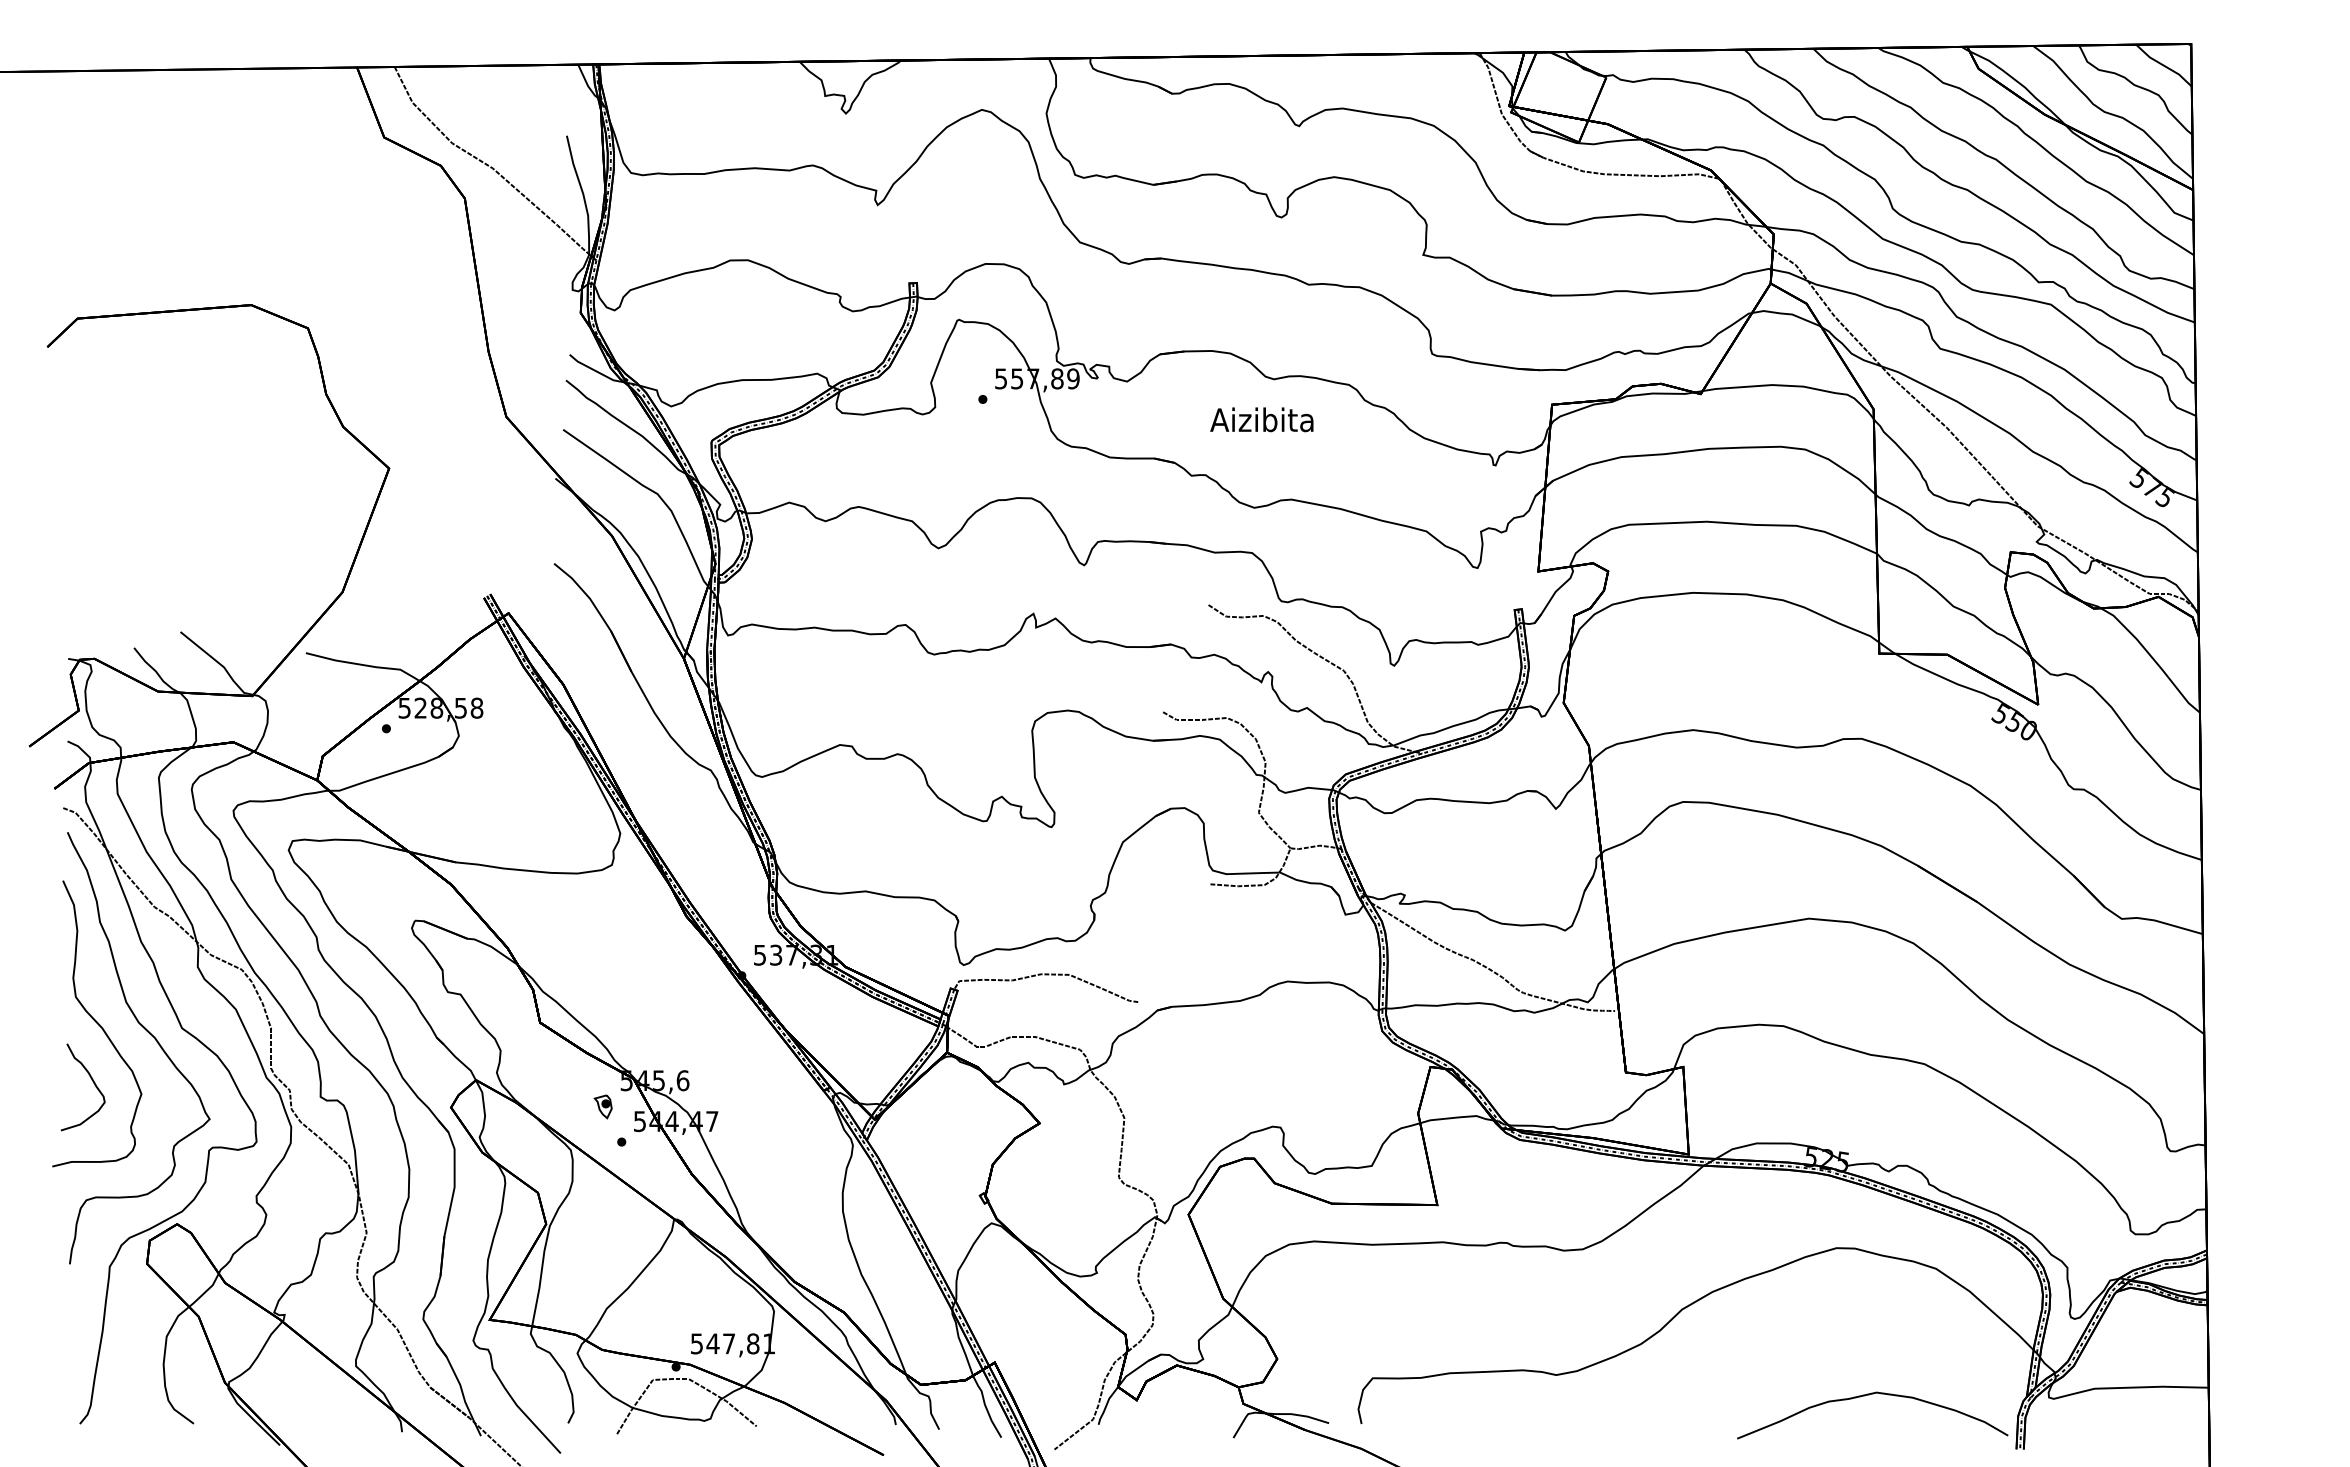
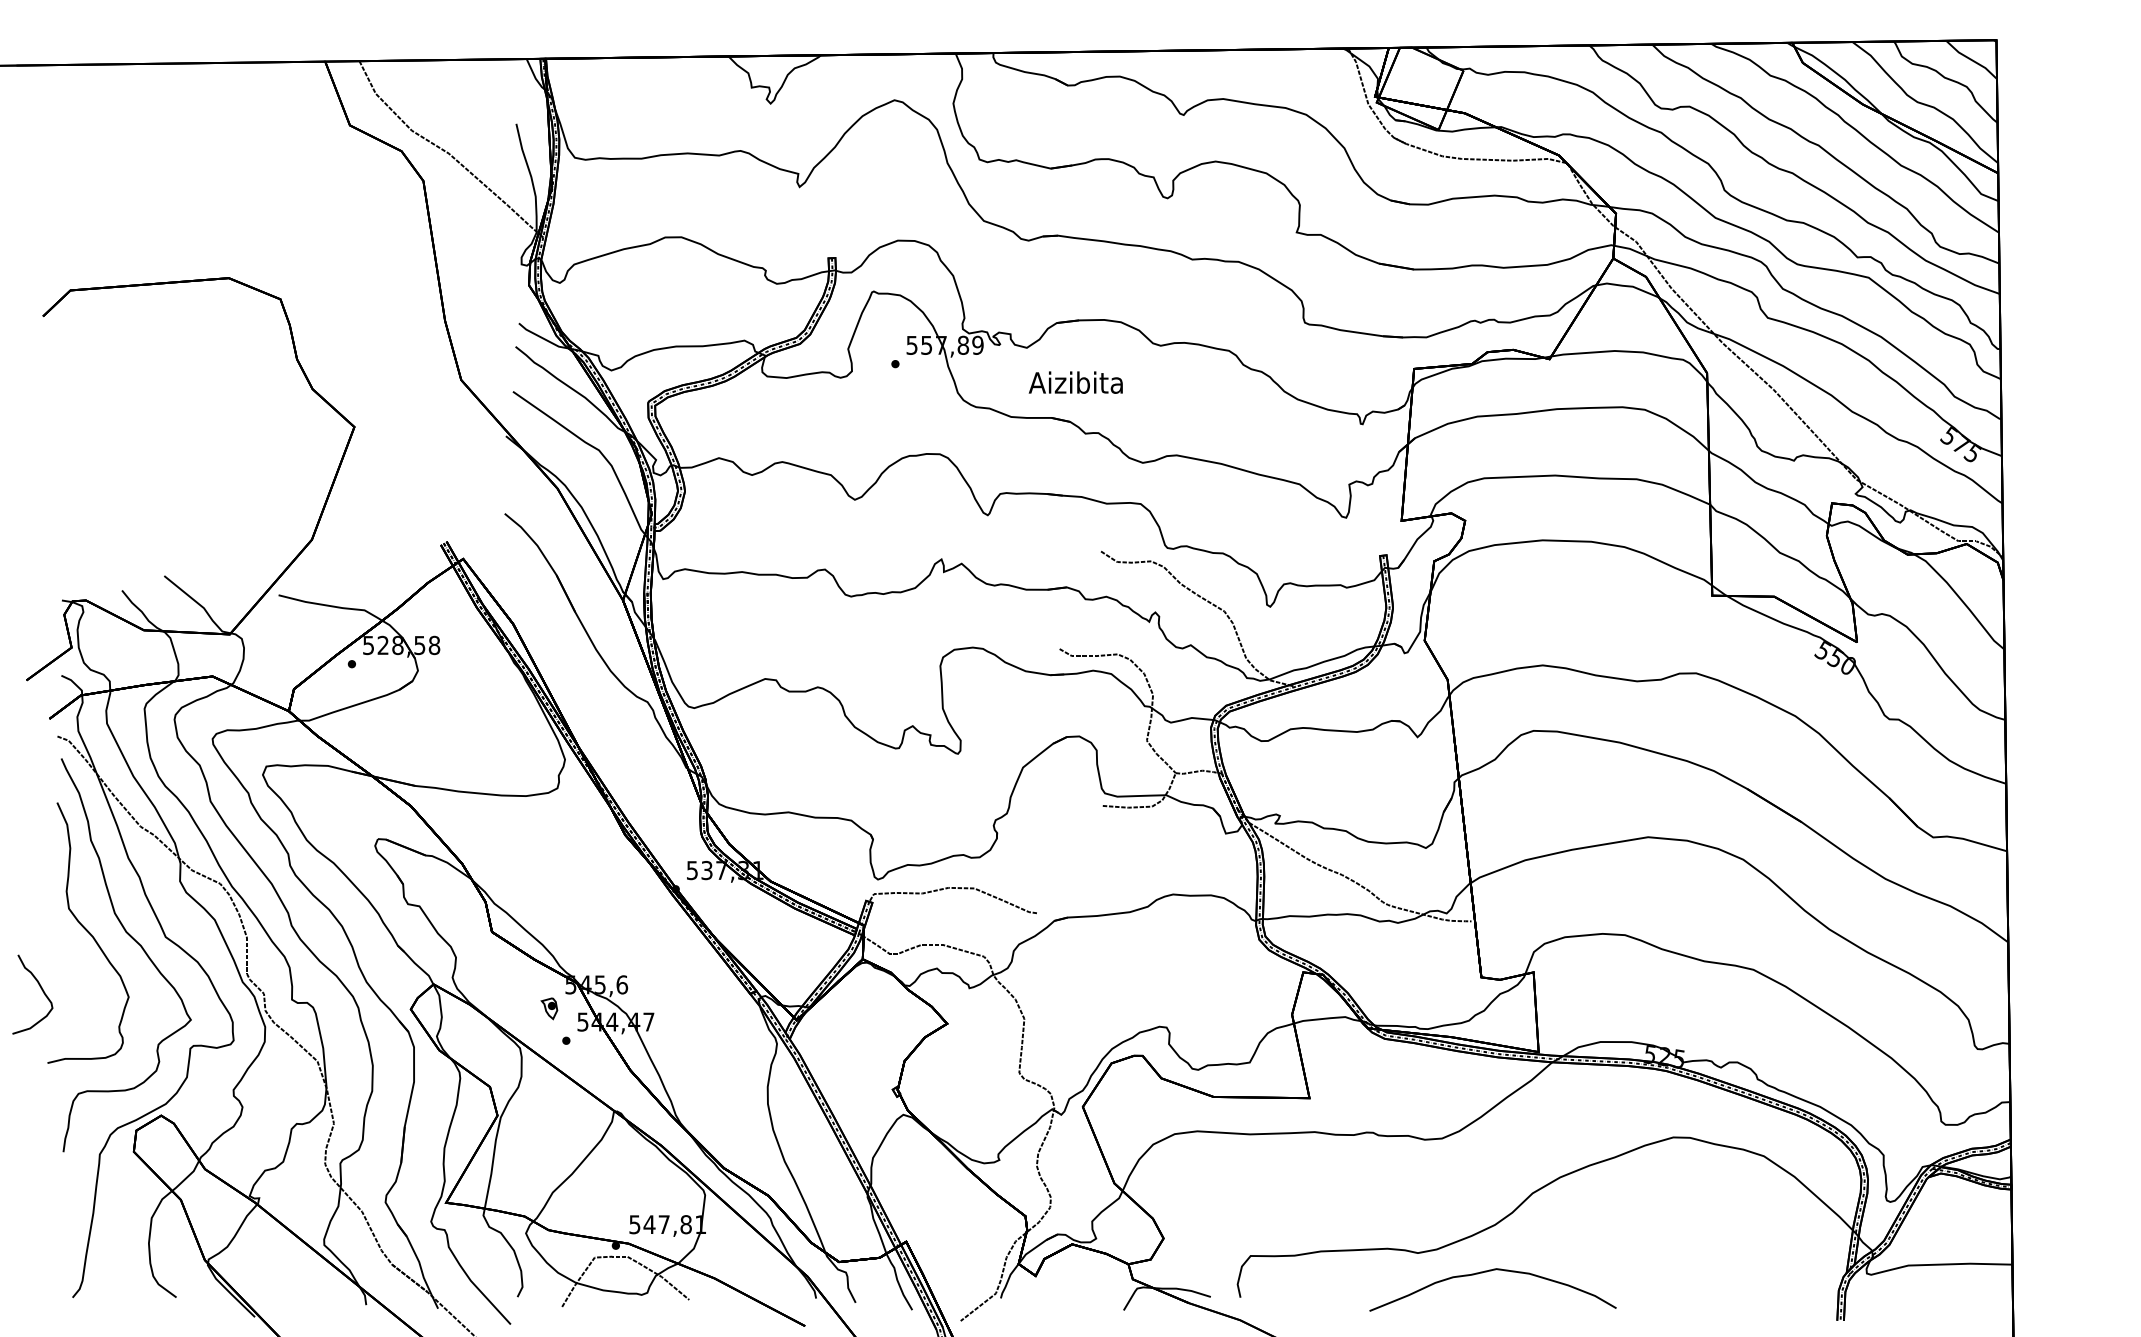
text: (1261, 419) -> (1075, 382), moved
curve: (91, 1080) -> (40, 988), moved
curve: (1869, 1395) -> (1490, 1271), moved

